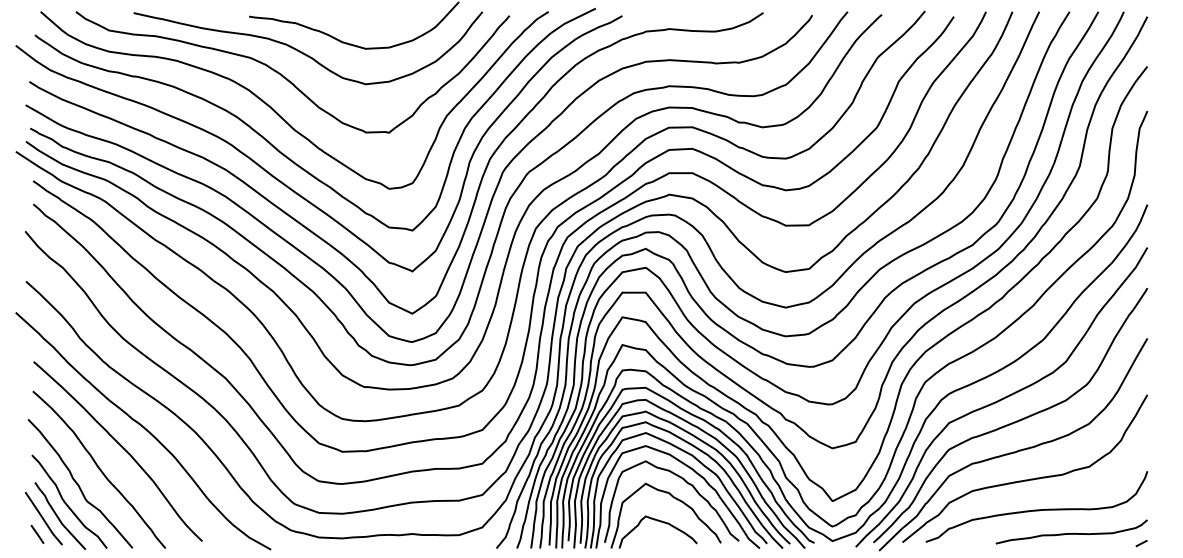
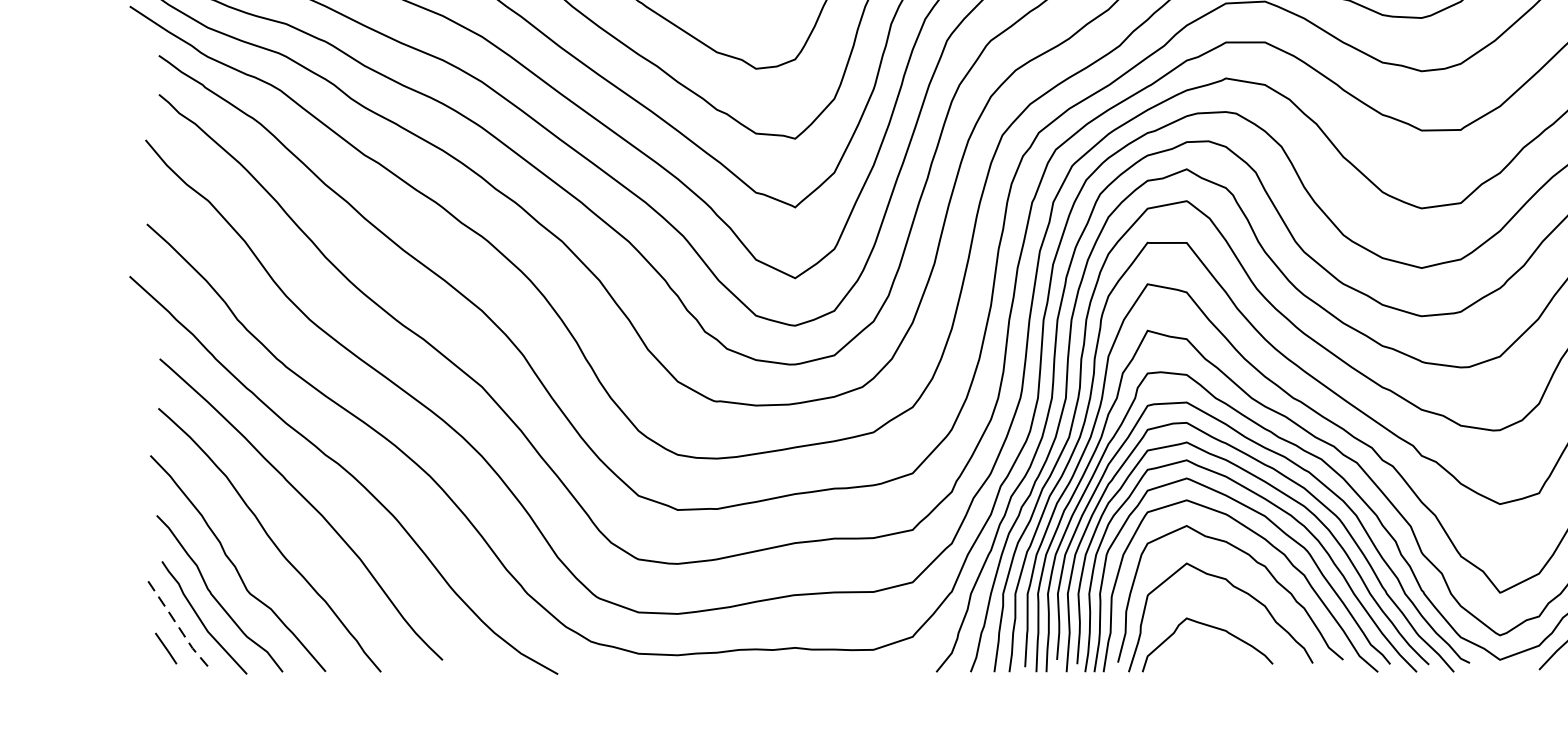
line: (43, 519) -> (176, 623), solid -> dashed

